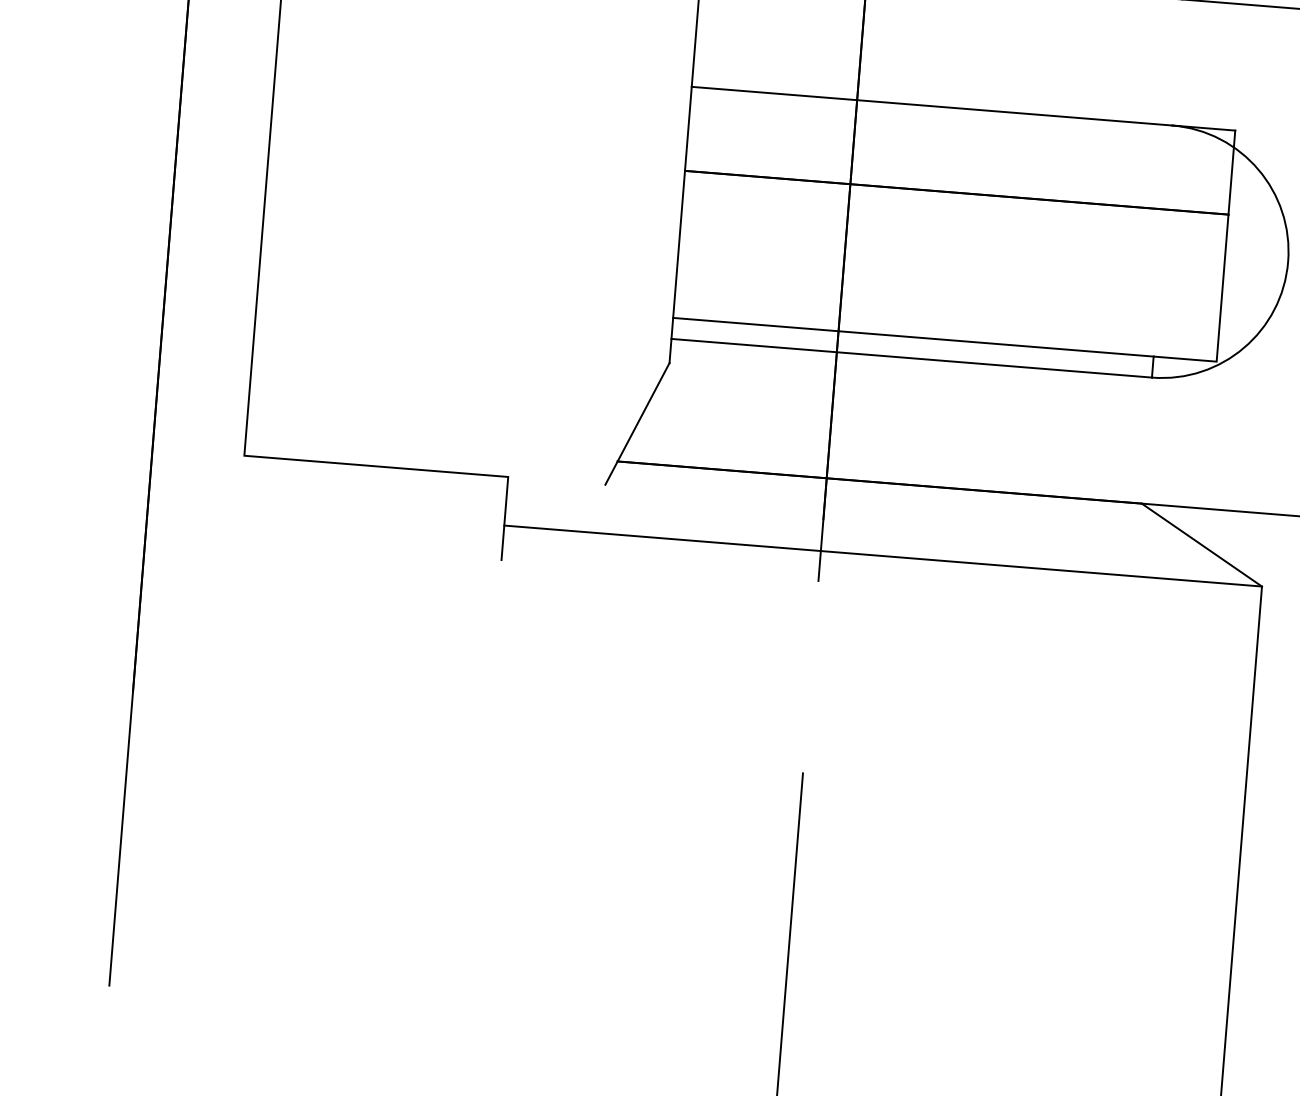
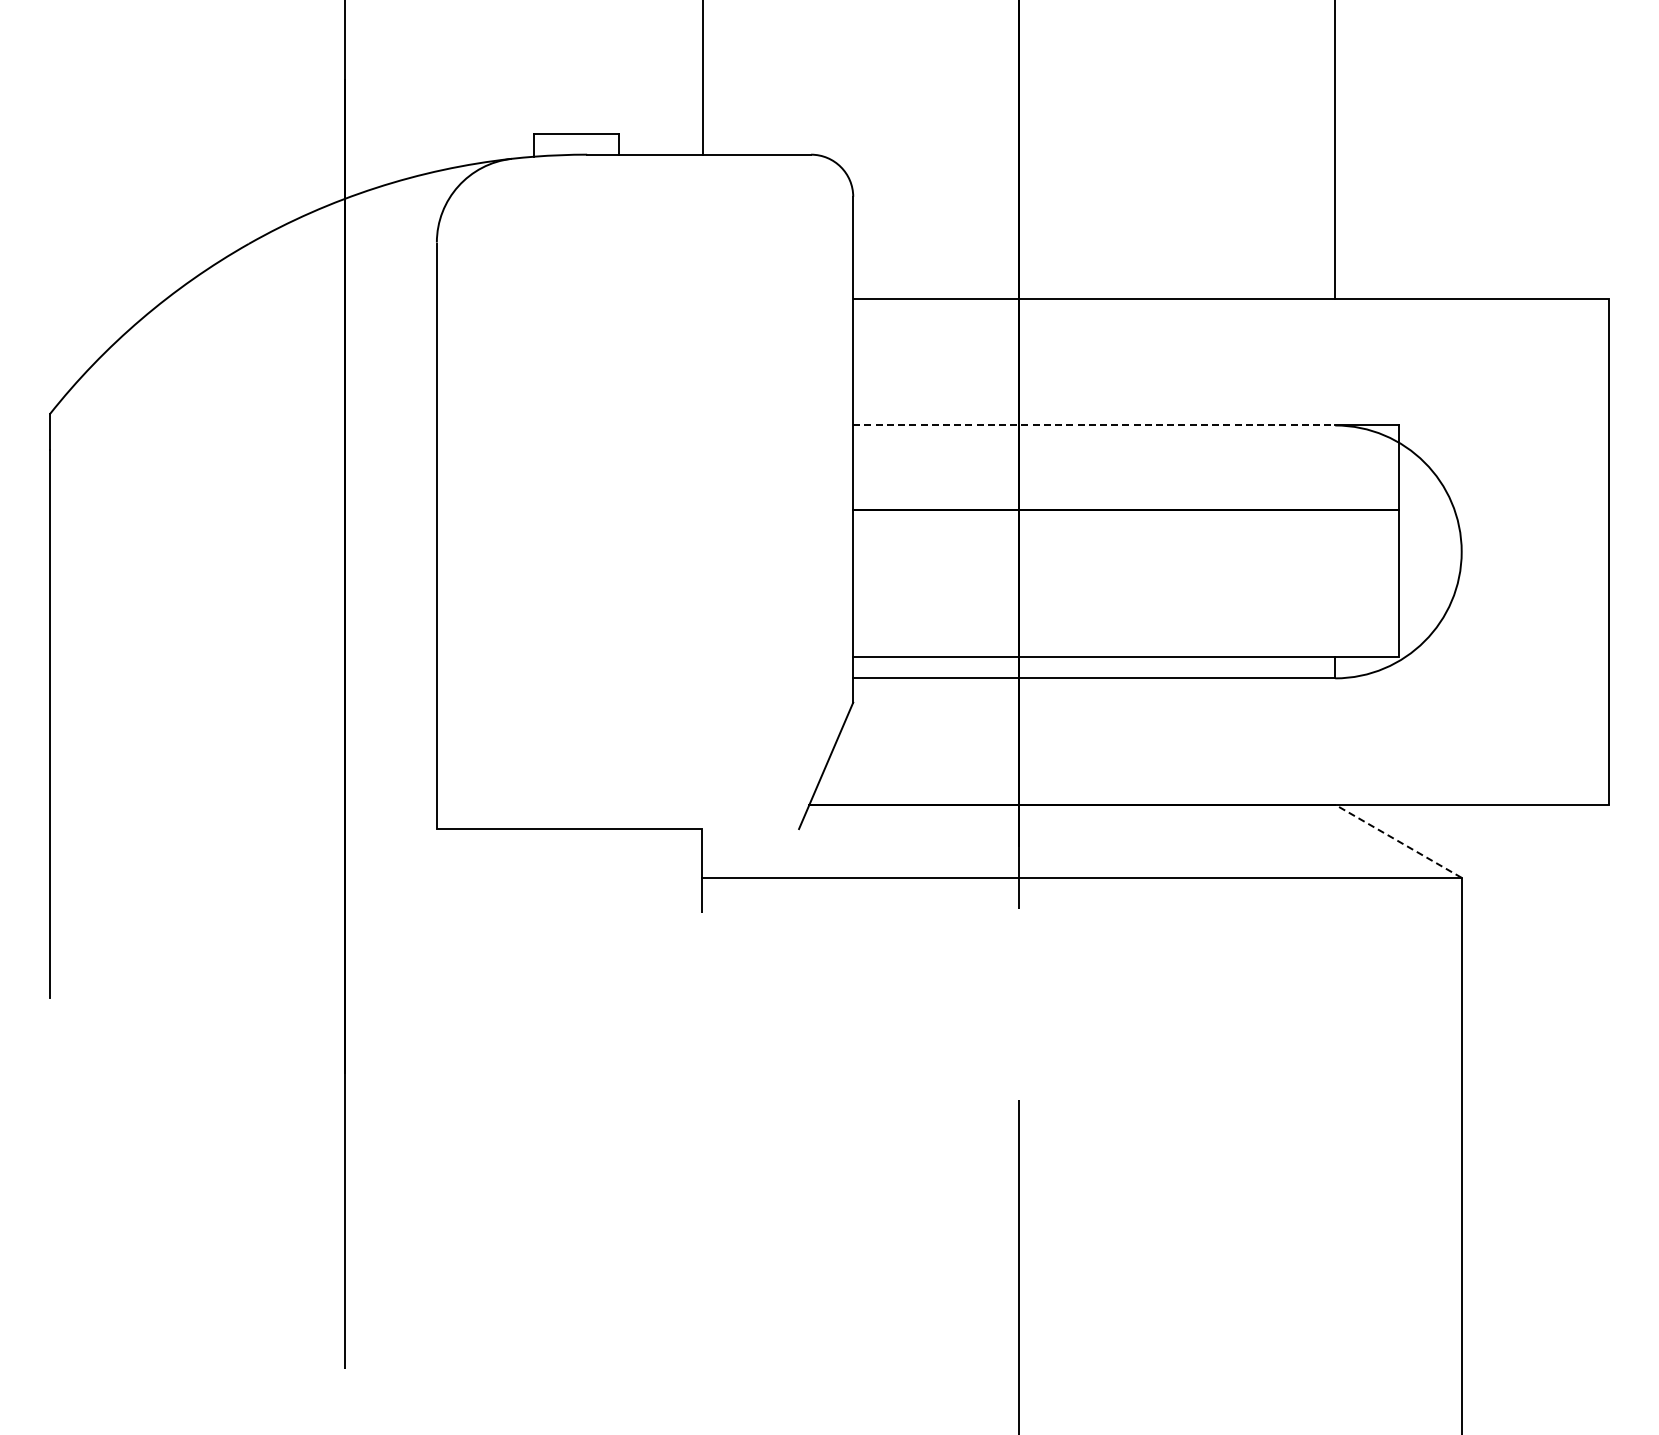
line: (932, 106) -> (1094, 425), solid -> dashed
line: (1201, 545) -> (1398, 841), solid -> dashed

